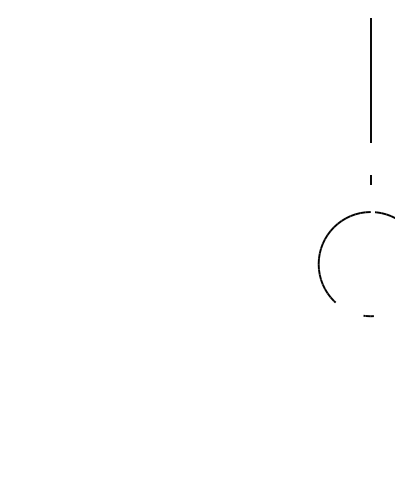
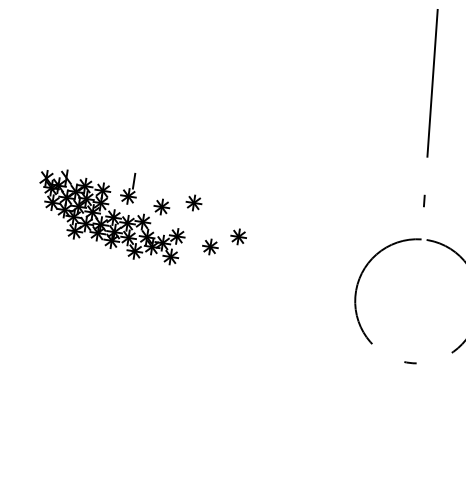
part: (135, 210) -> (142, 218), added

